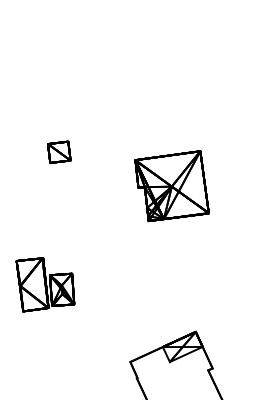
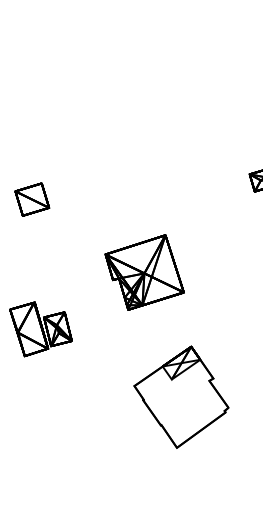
part: (59, 152) -> (32, 199), size x1.4
part: (172, 185) -> (144, 272), moved

